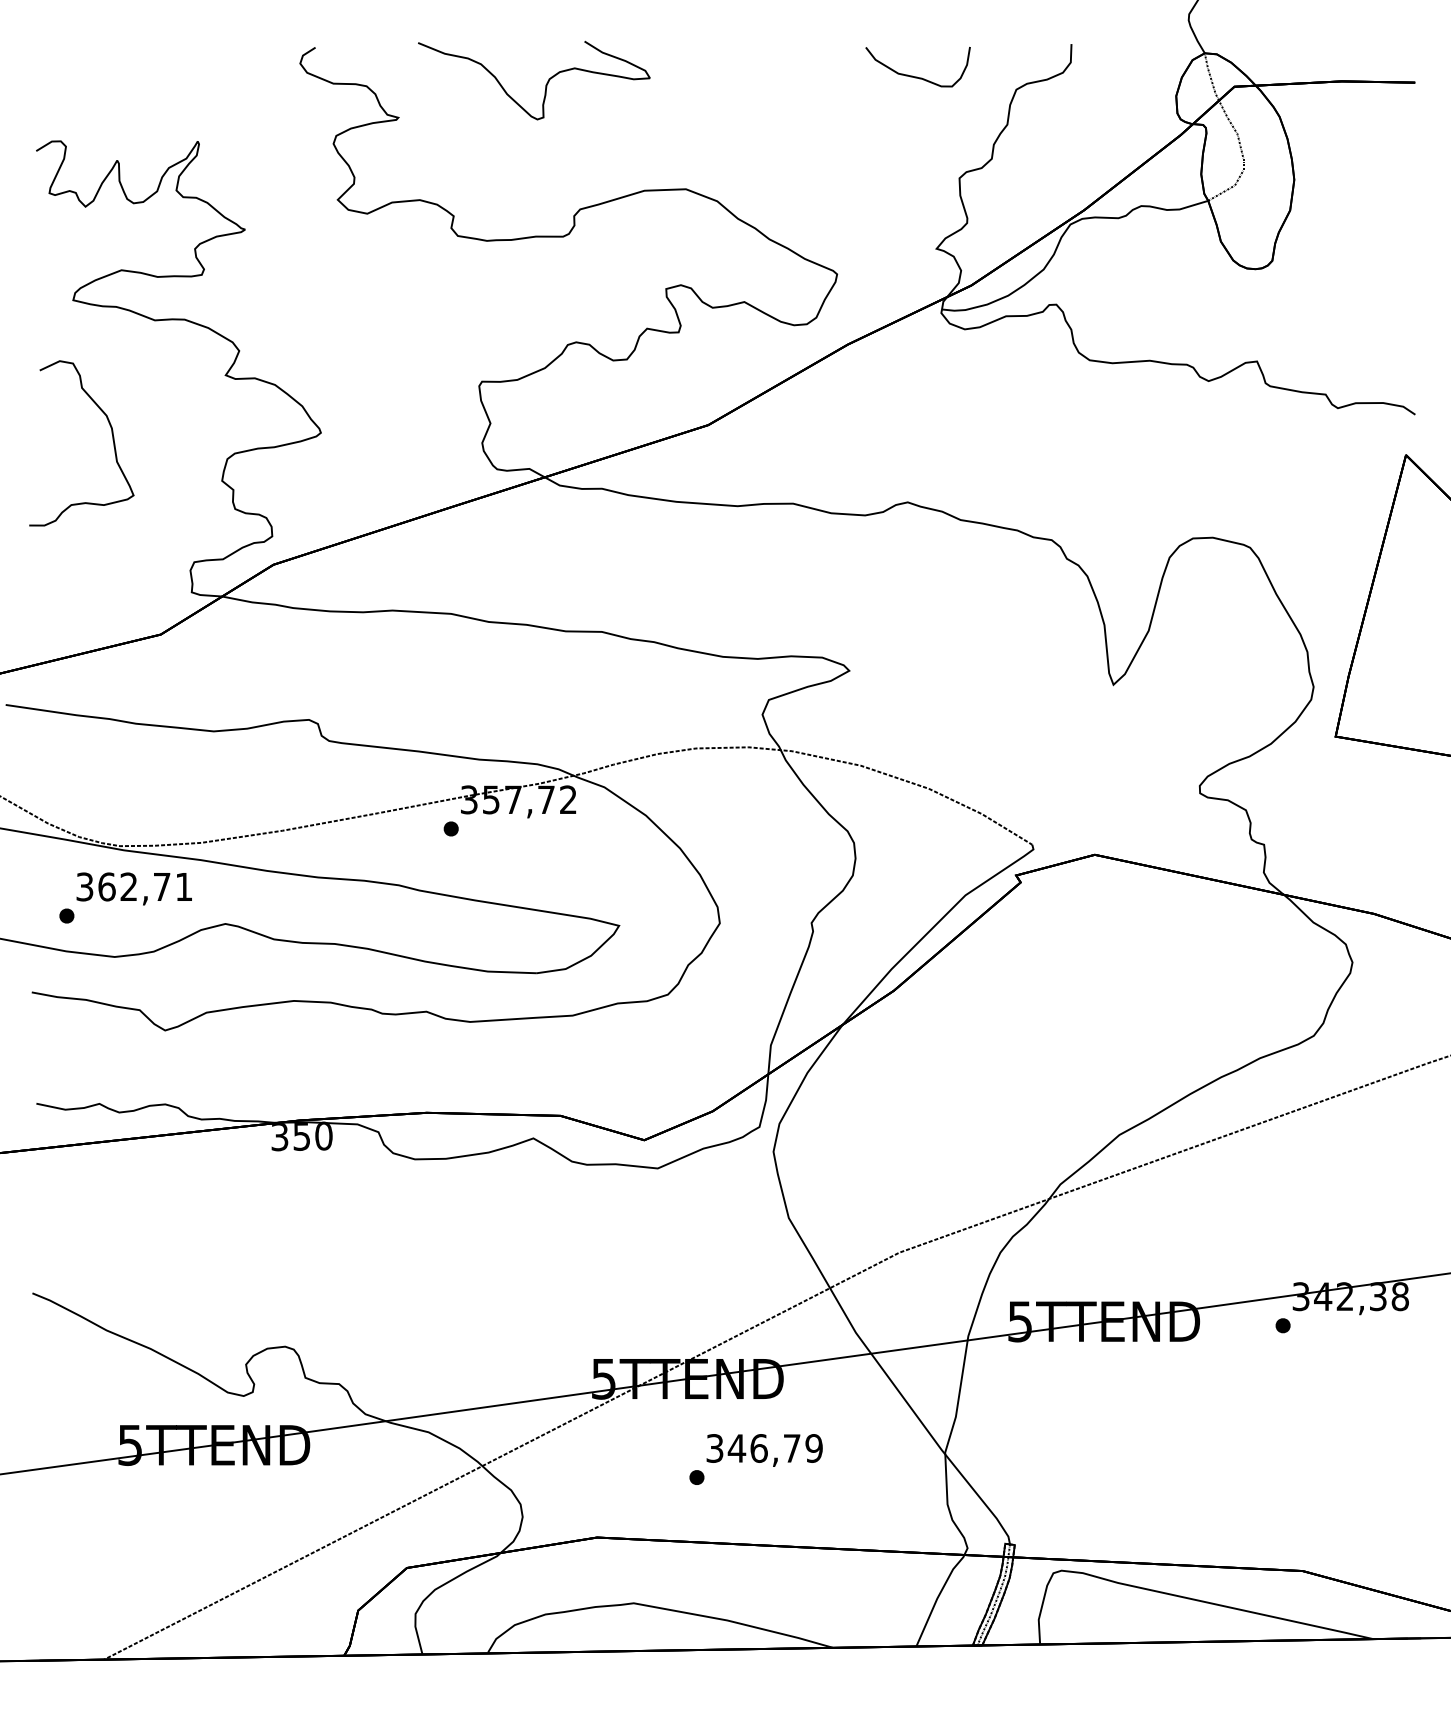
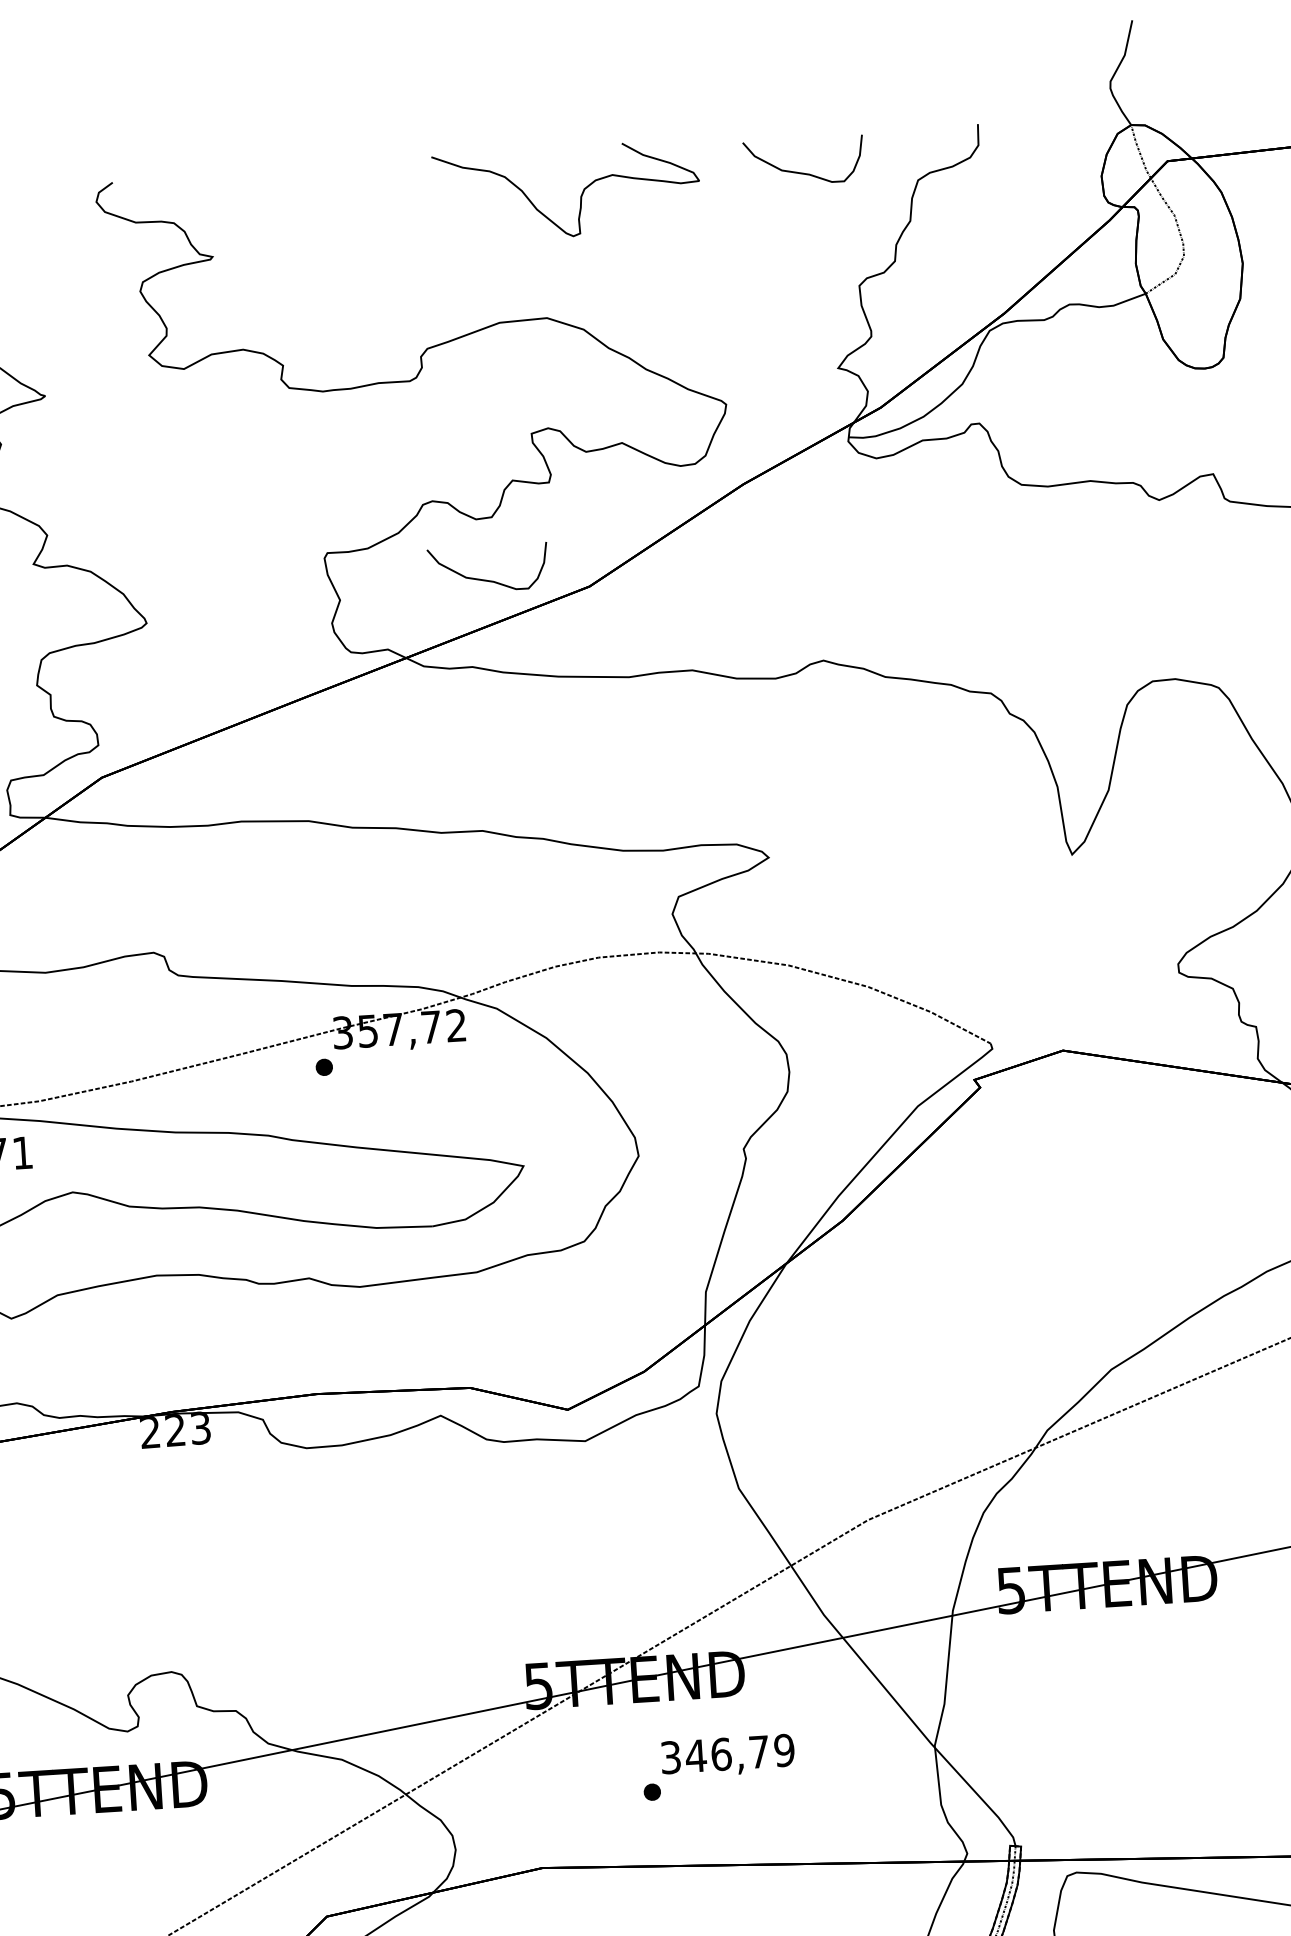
curve: (545, 84) -> (580, 195), moved
curve: (620, 413) -> (488, 579), added
text: (301, 1136) -> (175, 1430), 350 -> 223

